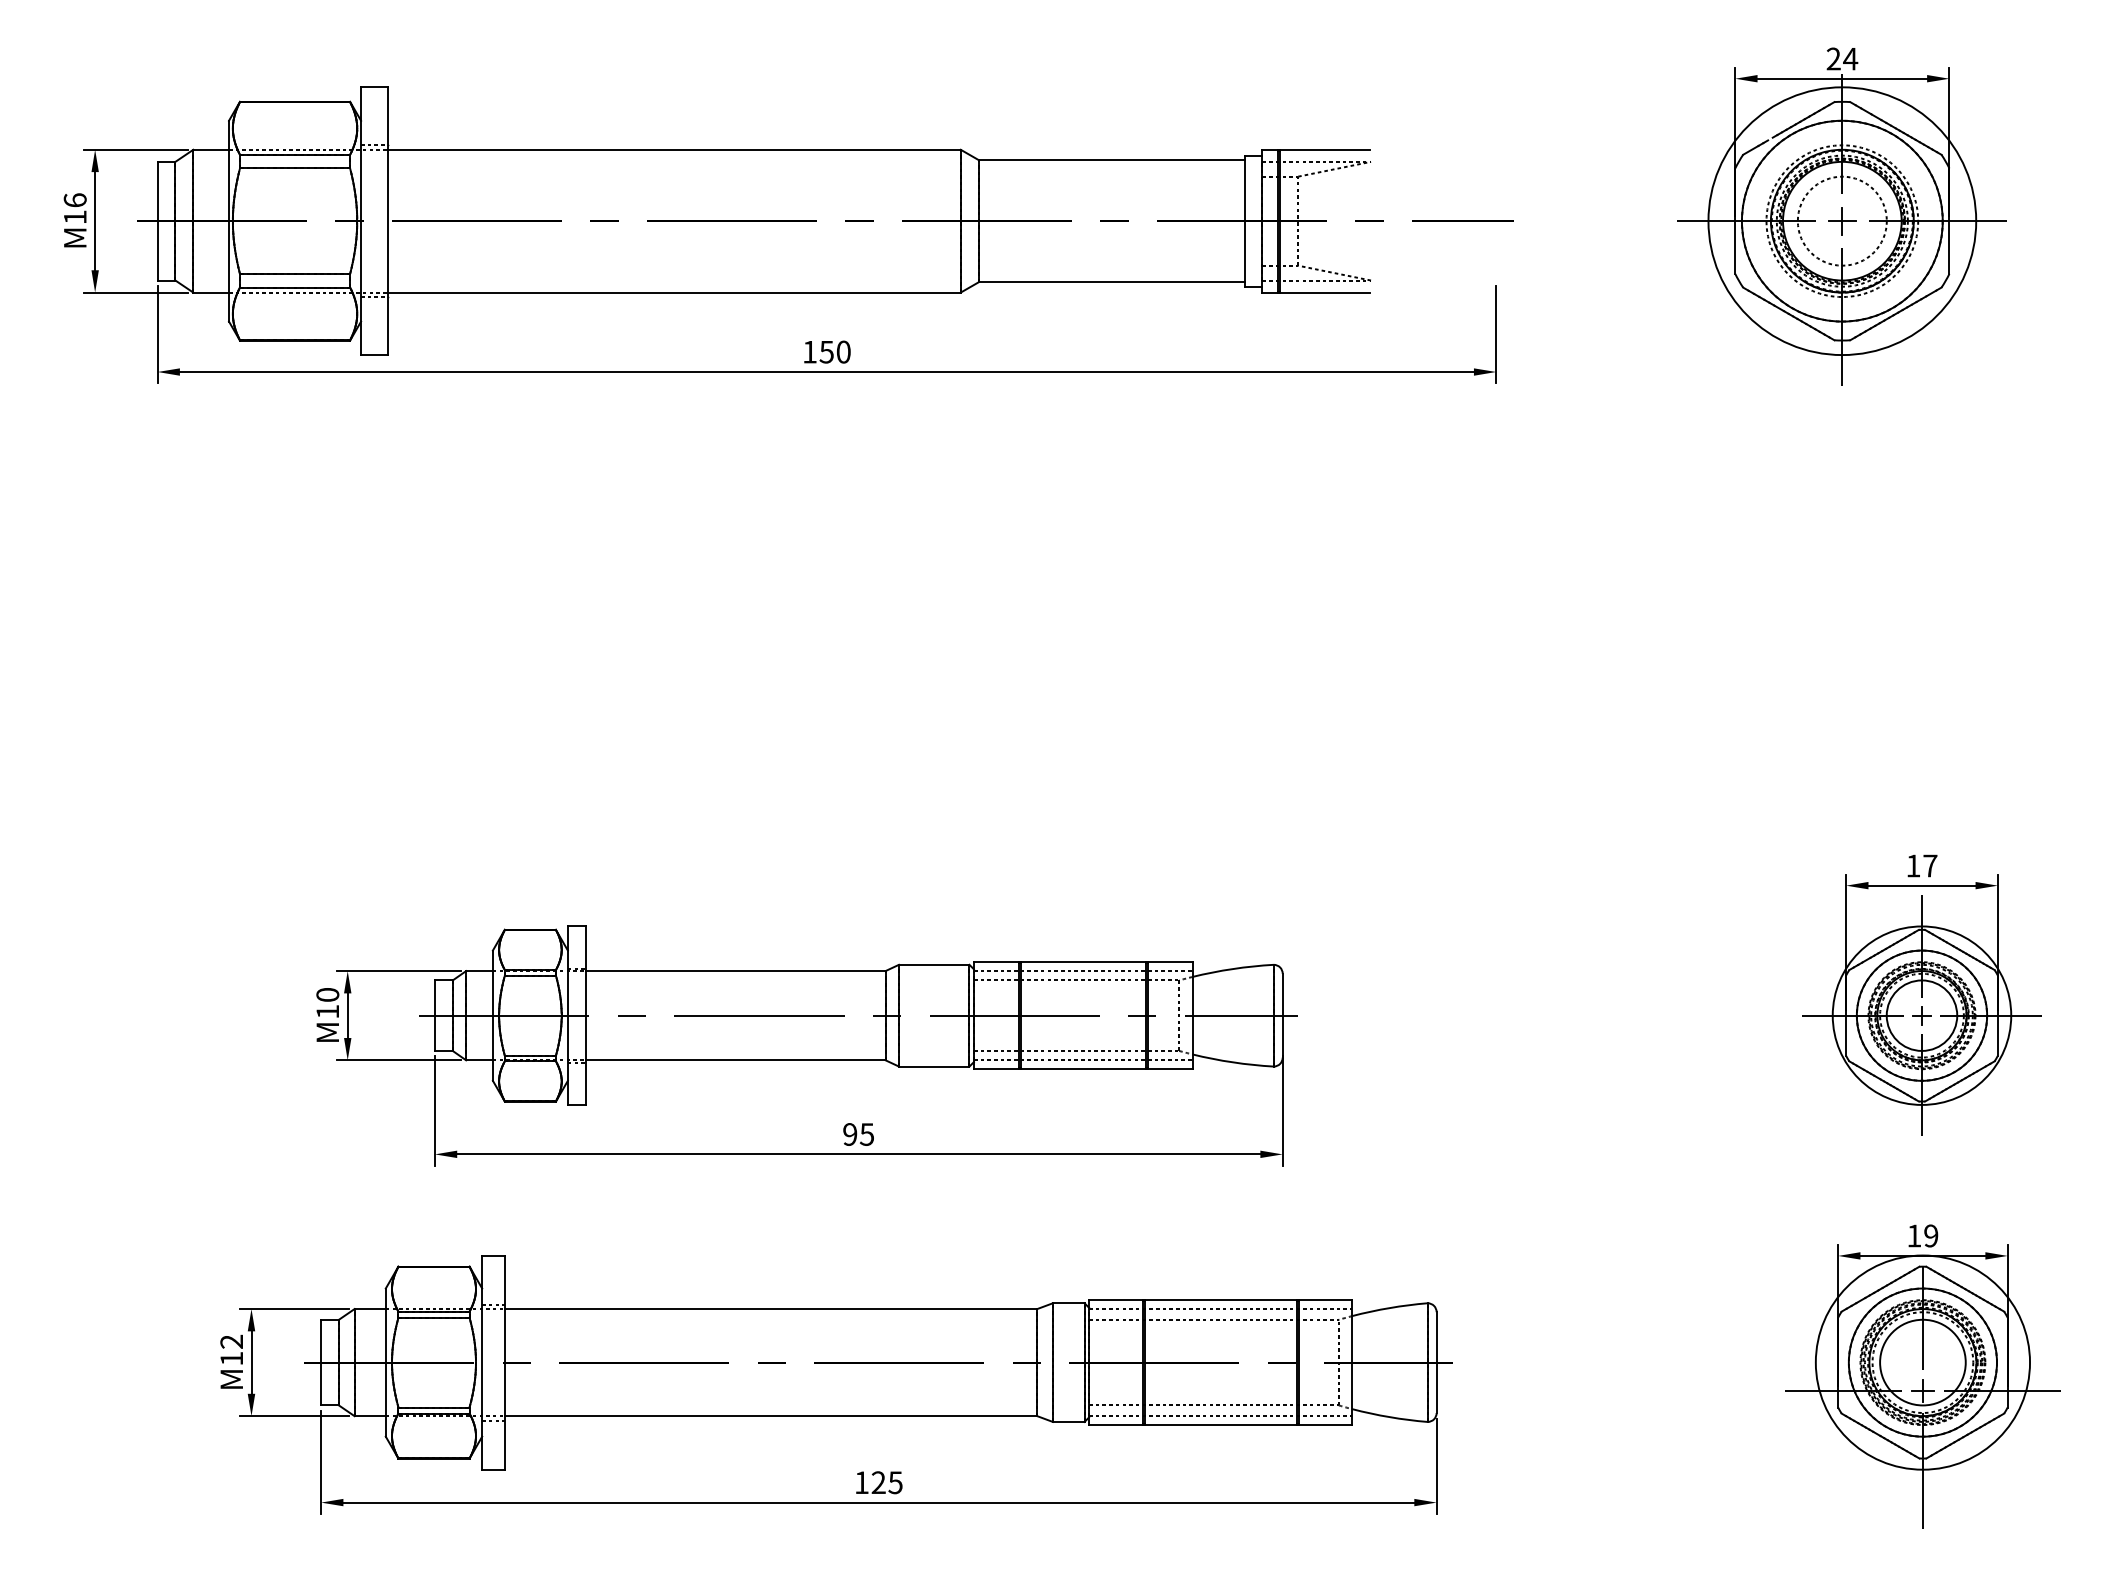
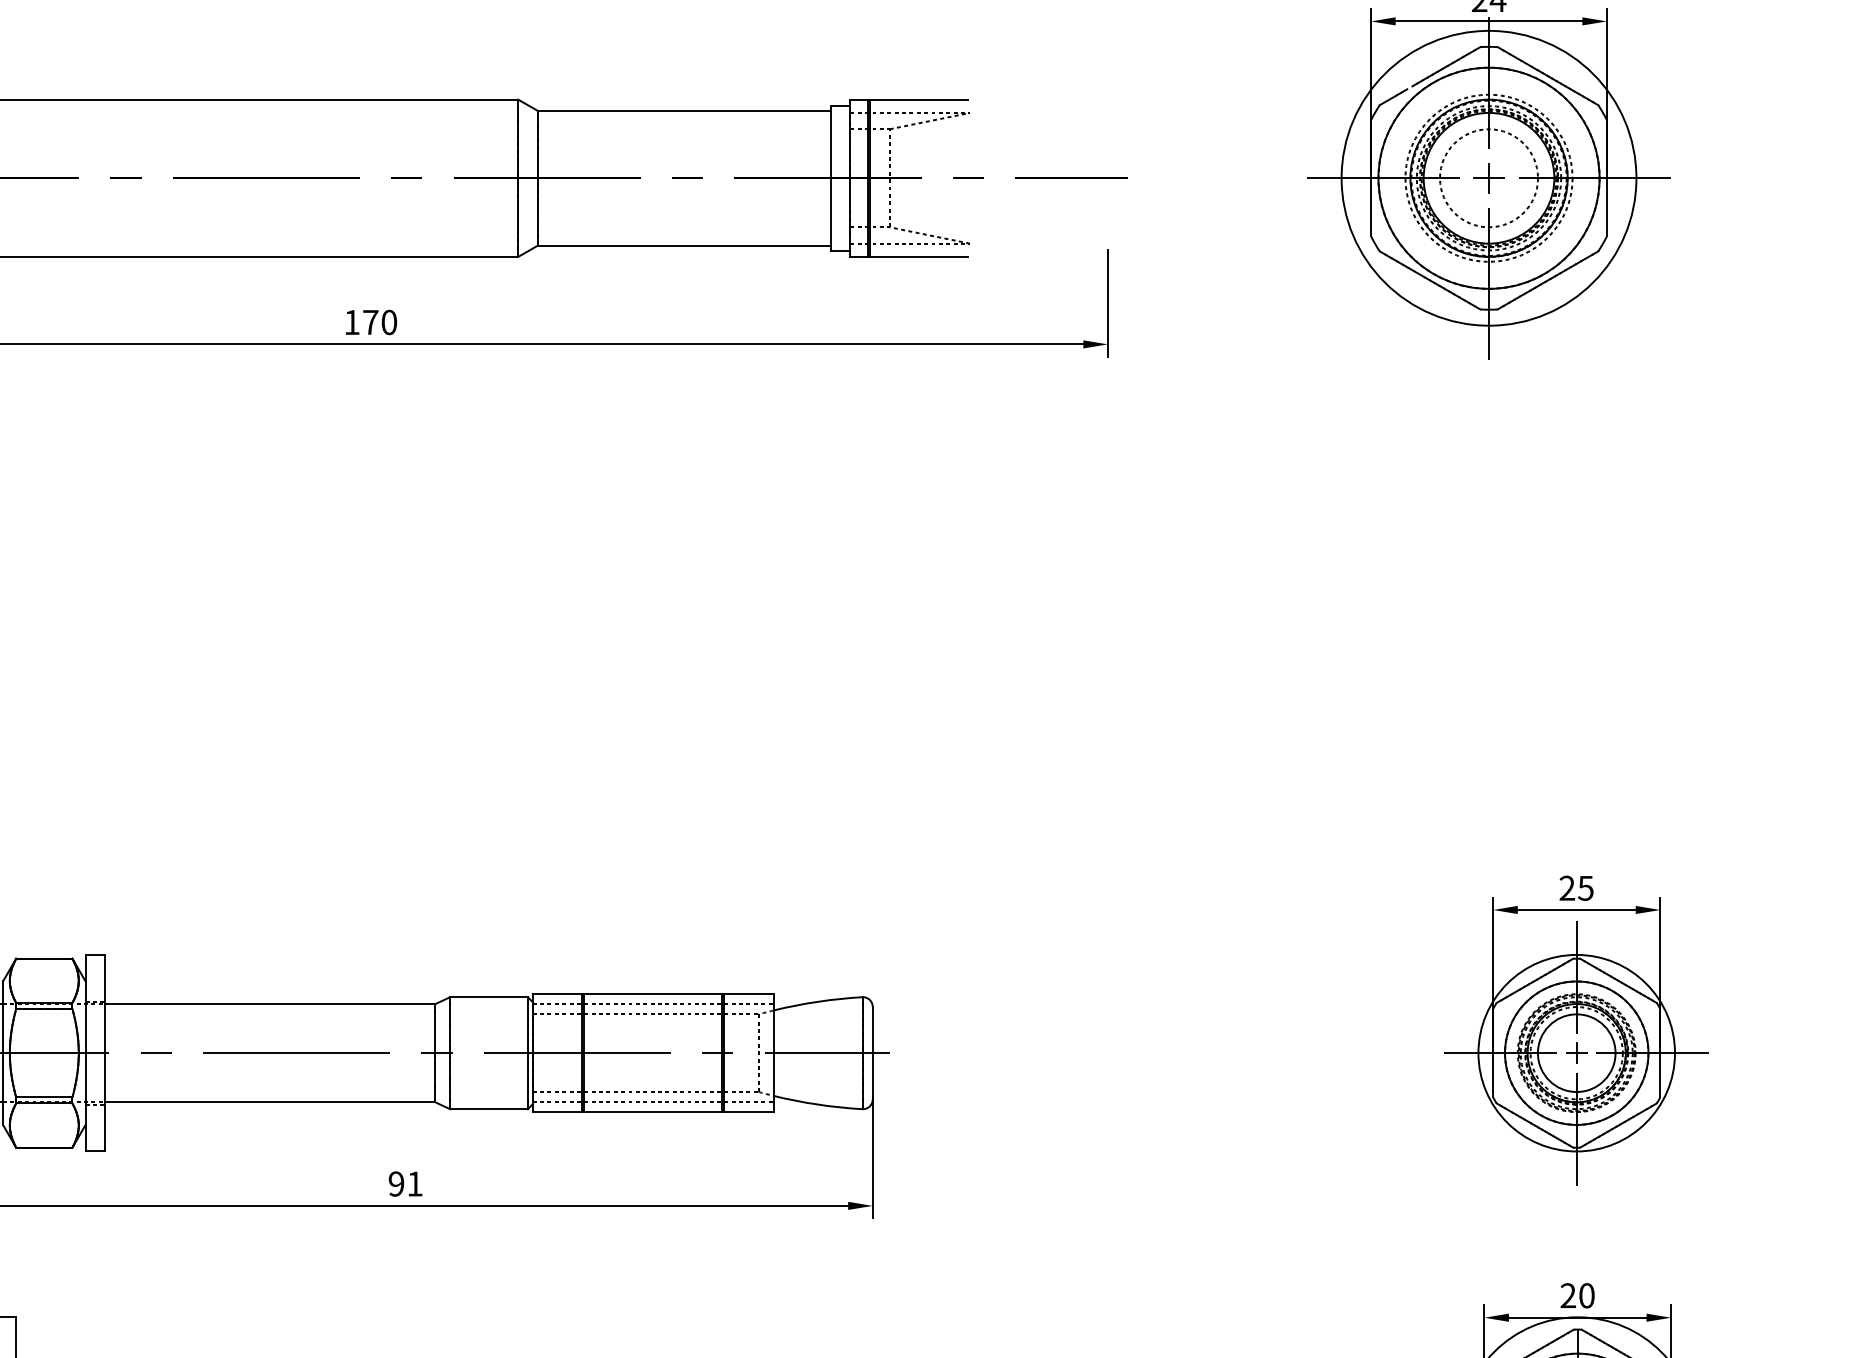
text: (826, 352) -> (370, 322), 150 -> 170
text: (1921, 865) -> (1576, 887), 17 -> 25
text: (866, 1134) -> (414, 1184), 95 -> 91
text: (1922, 1235) -> (1577, 1295), 19 -> 20

